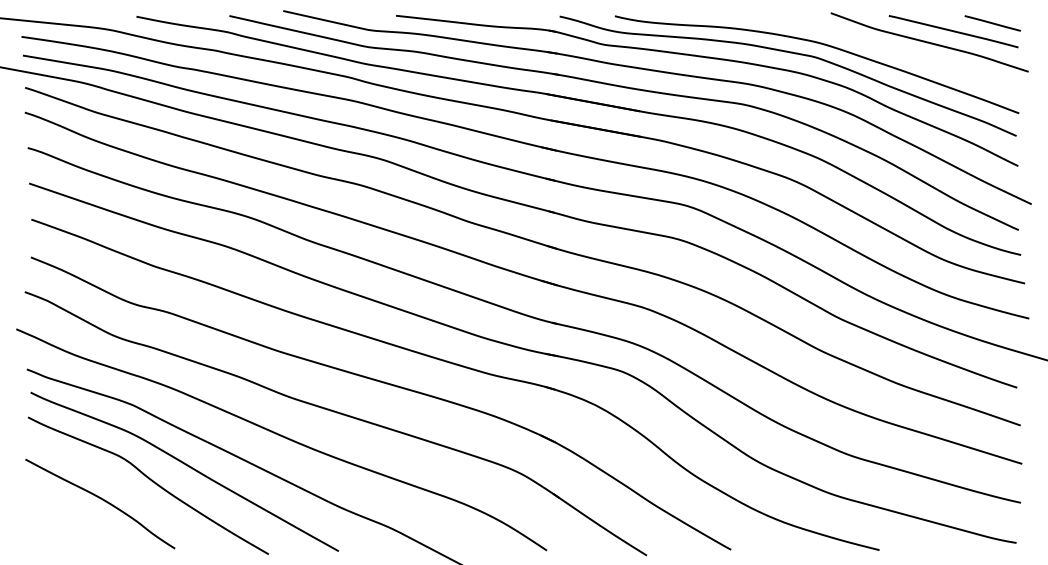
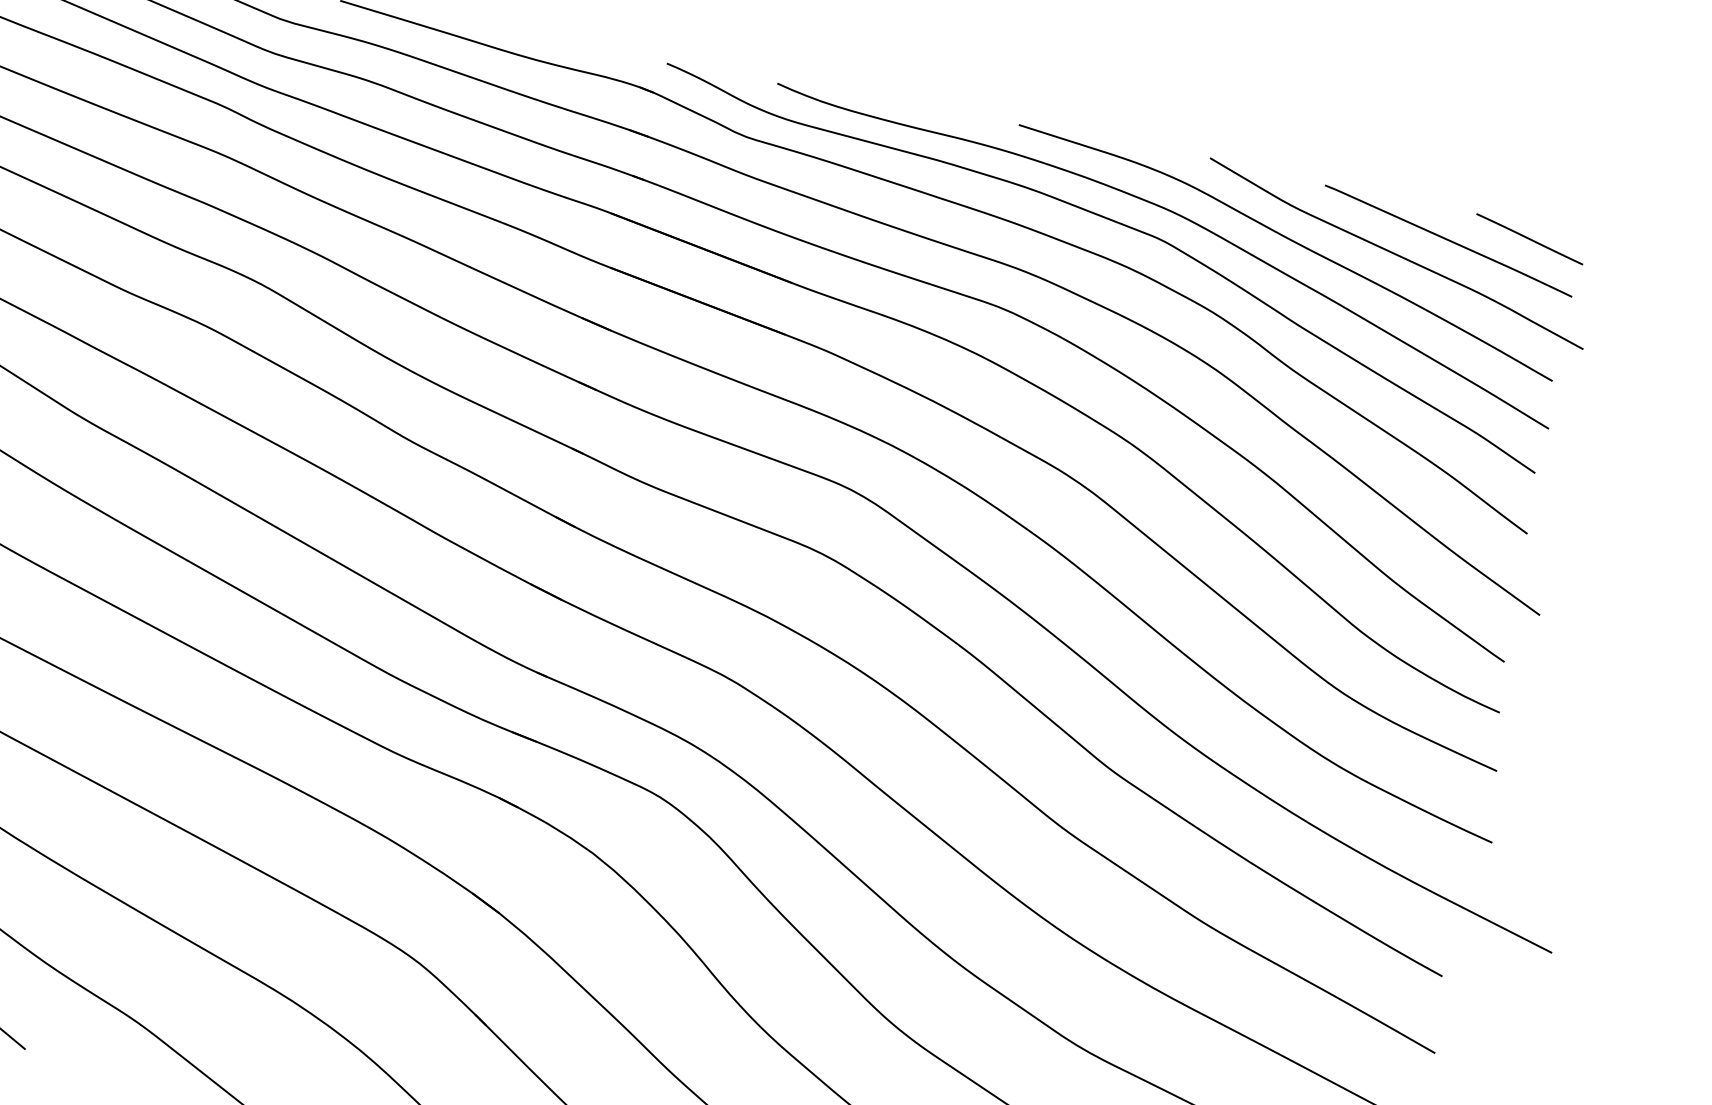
curve: (876, 46) -> (1288, 241), added

